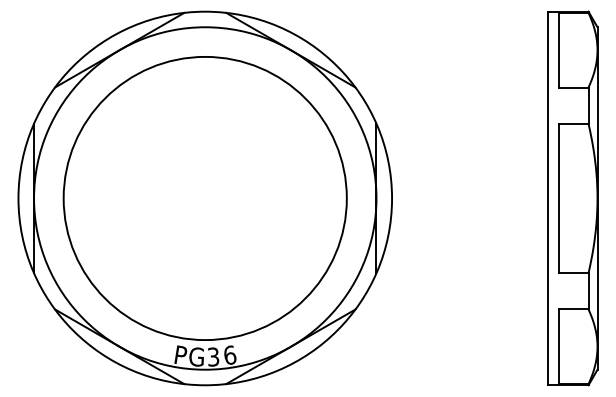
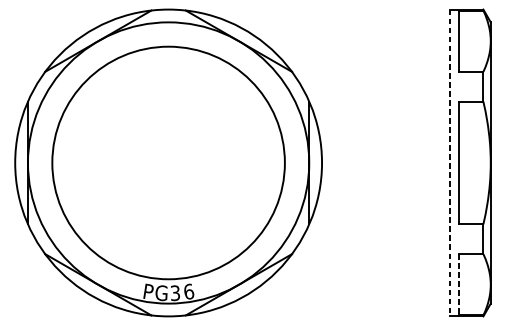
line: (547, 198) -> (449, 163), solid -> dashed
line: (558, 347) -> (458, 285), solid -> dashed

